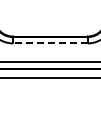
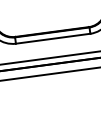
line: (50, 43) -> (53, 38), dashed -> solid

